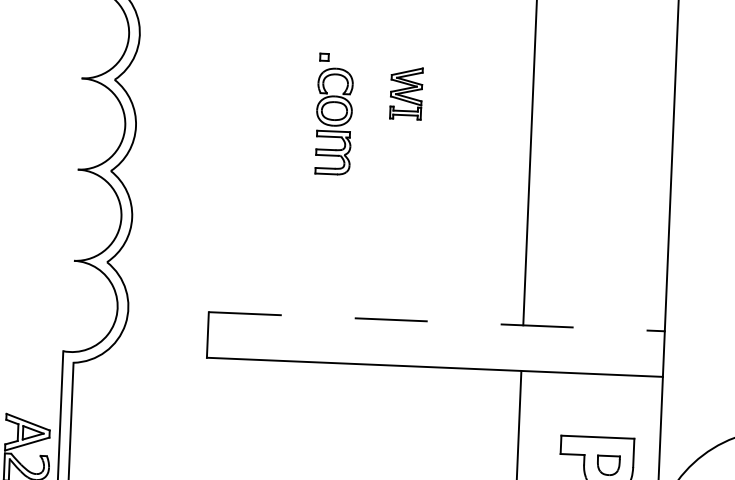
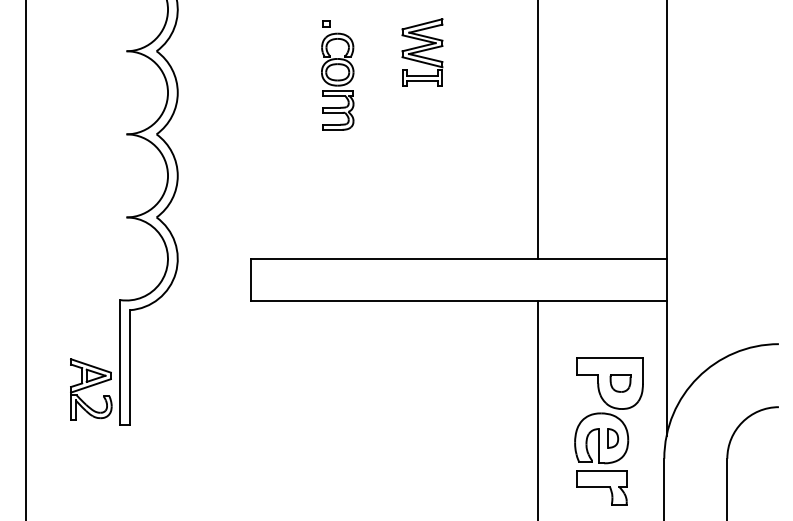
part: (406, 93) -> (422, 52), size x1.43
part: (334, 114) -> (337, 75), moved
line: (436, 321) -> (458, 258), dashed -> solid

